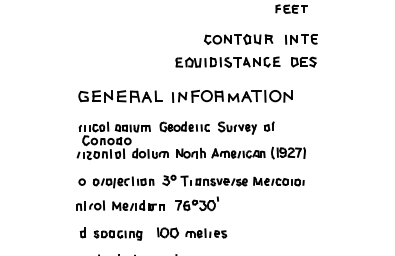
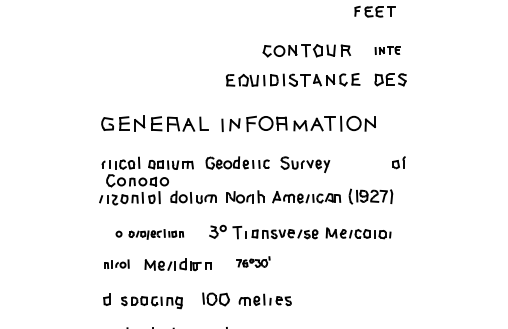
part: (301, 39) -> (387, 50), size x0.6
part: (269, 126) -> (399, 162), moved
part: (116, 182) -> (149, 234), size x0.7
part: (196, 203) -> (252, 261), size x0.6
part: (90, 205) -> (116, 264), size x0.7

